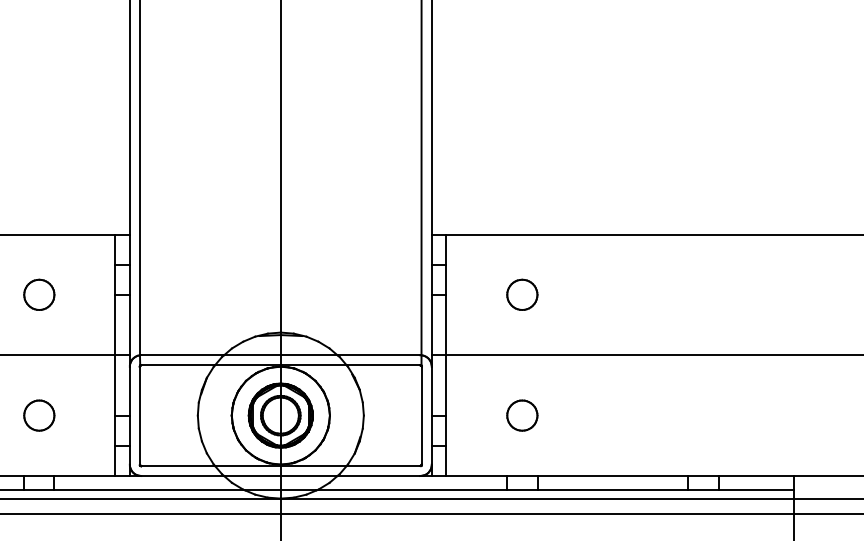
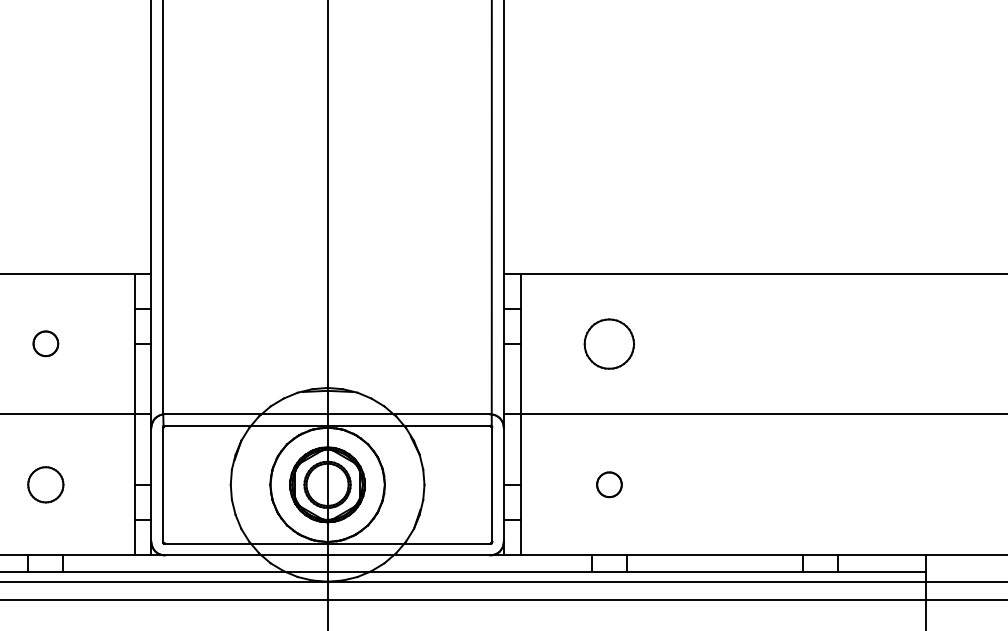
part: (39, 294) -> (46, 343), size x0.7
part: (522, 294) -> (609, 343), size x1.4
part: (522, 415) -> (609, 484), size x0.7

